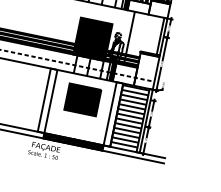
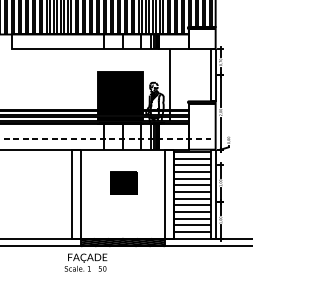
part: (82, 100) -> (123, 183), size x0.6

